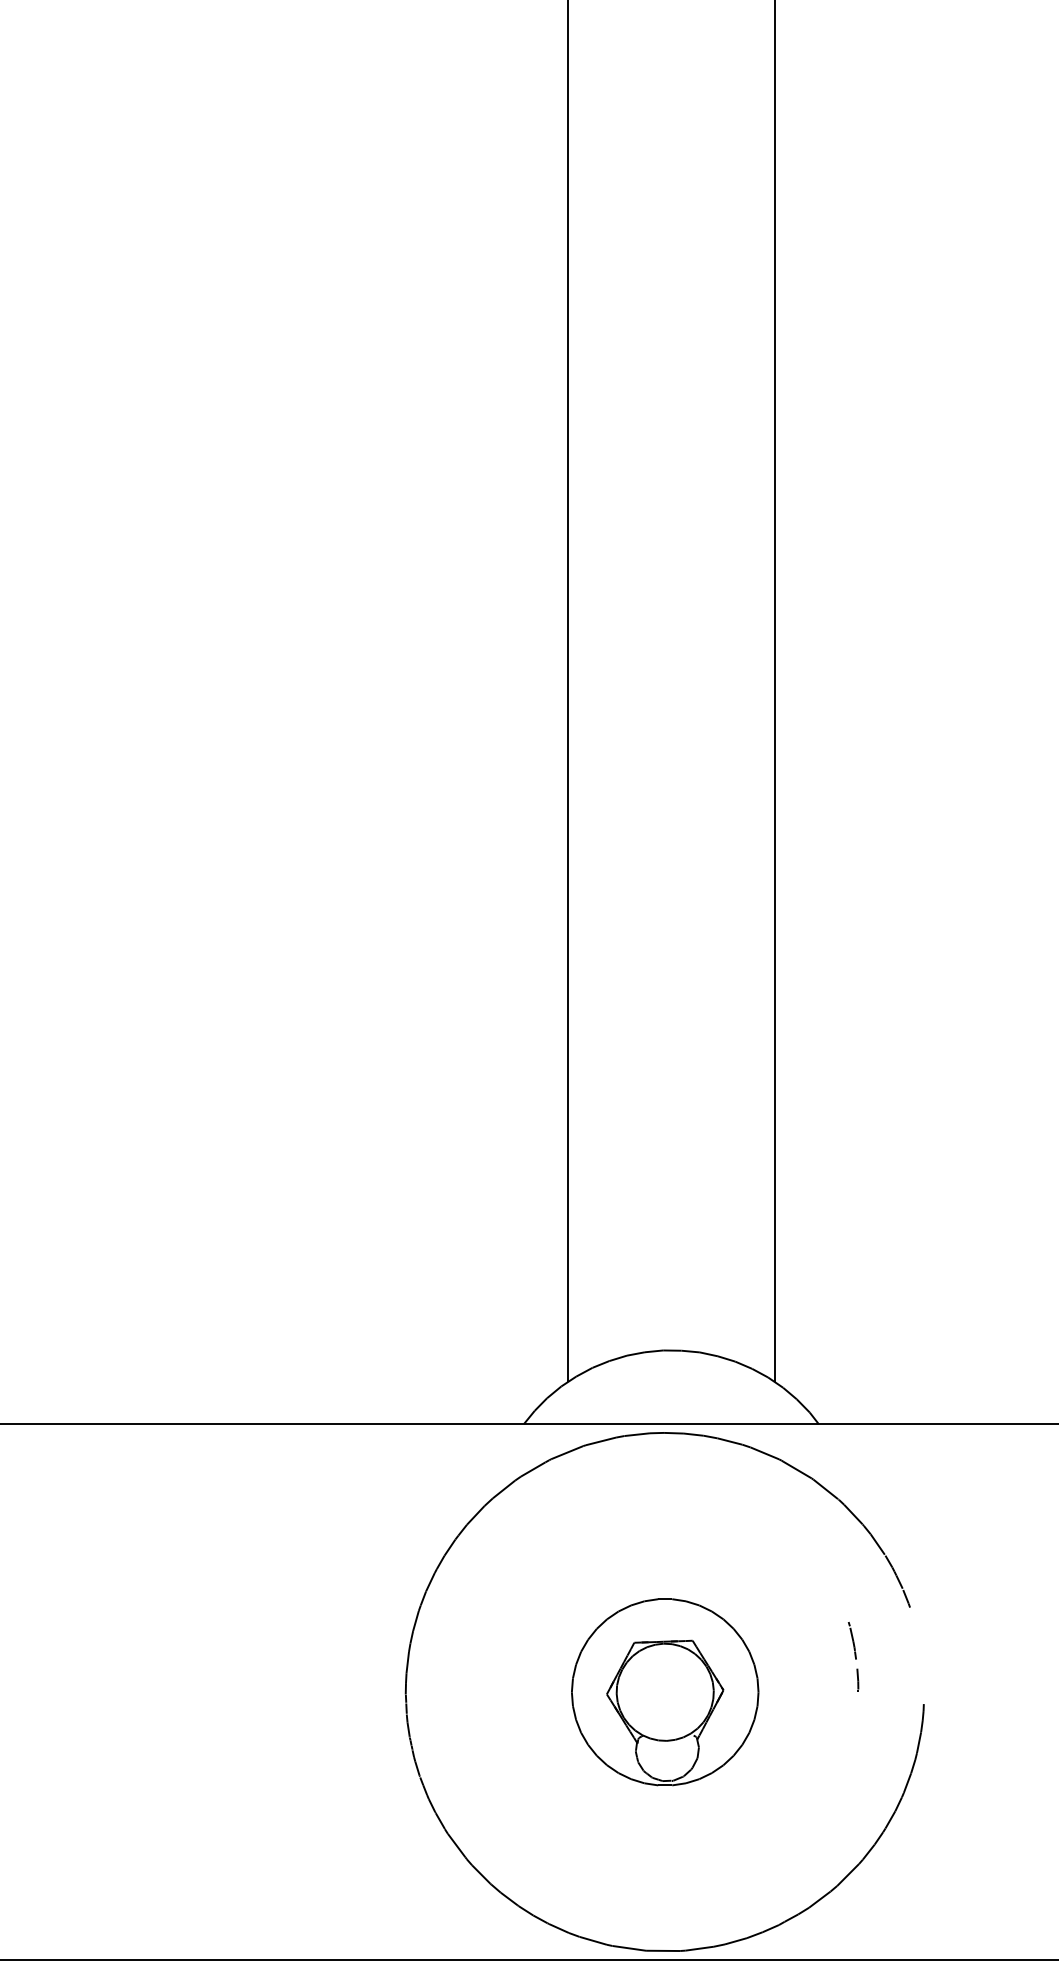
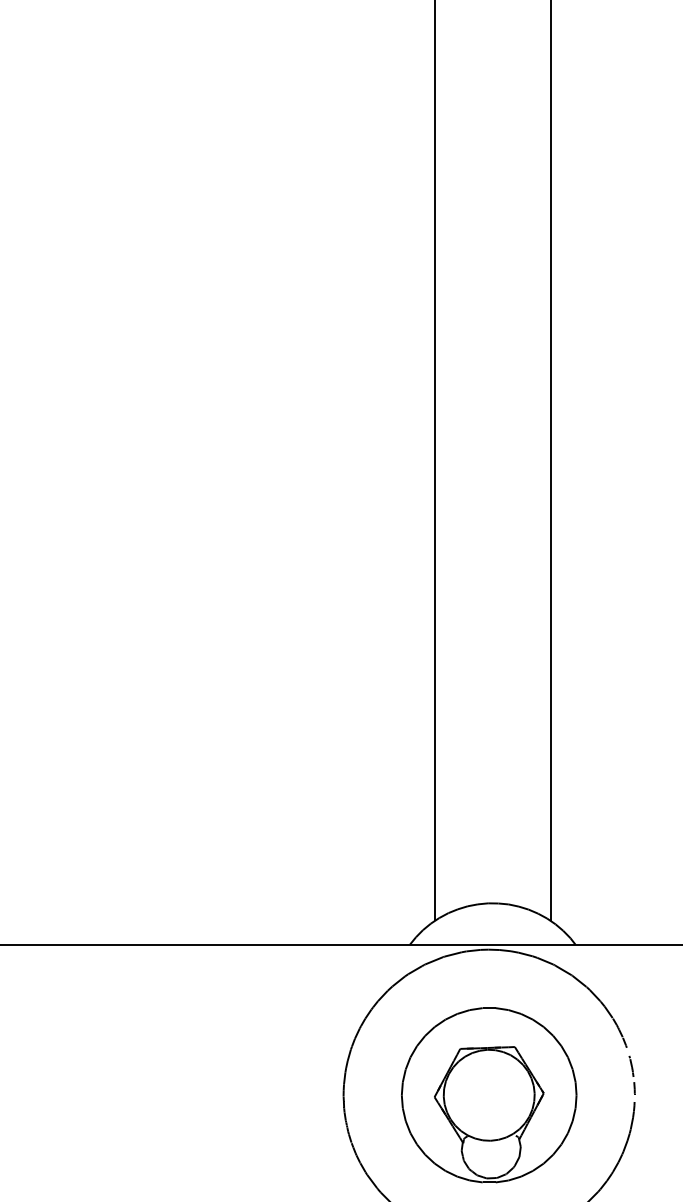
part: (852, 1655) -> (631, 1074), moved
part: (665, 1692) -> (489, 1095), size x1.67

